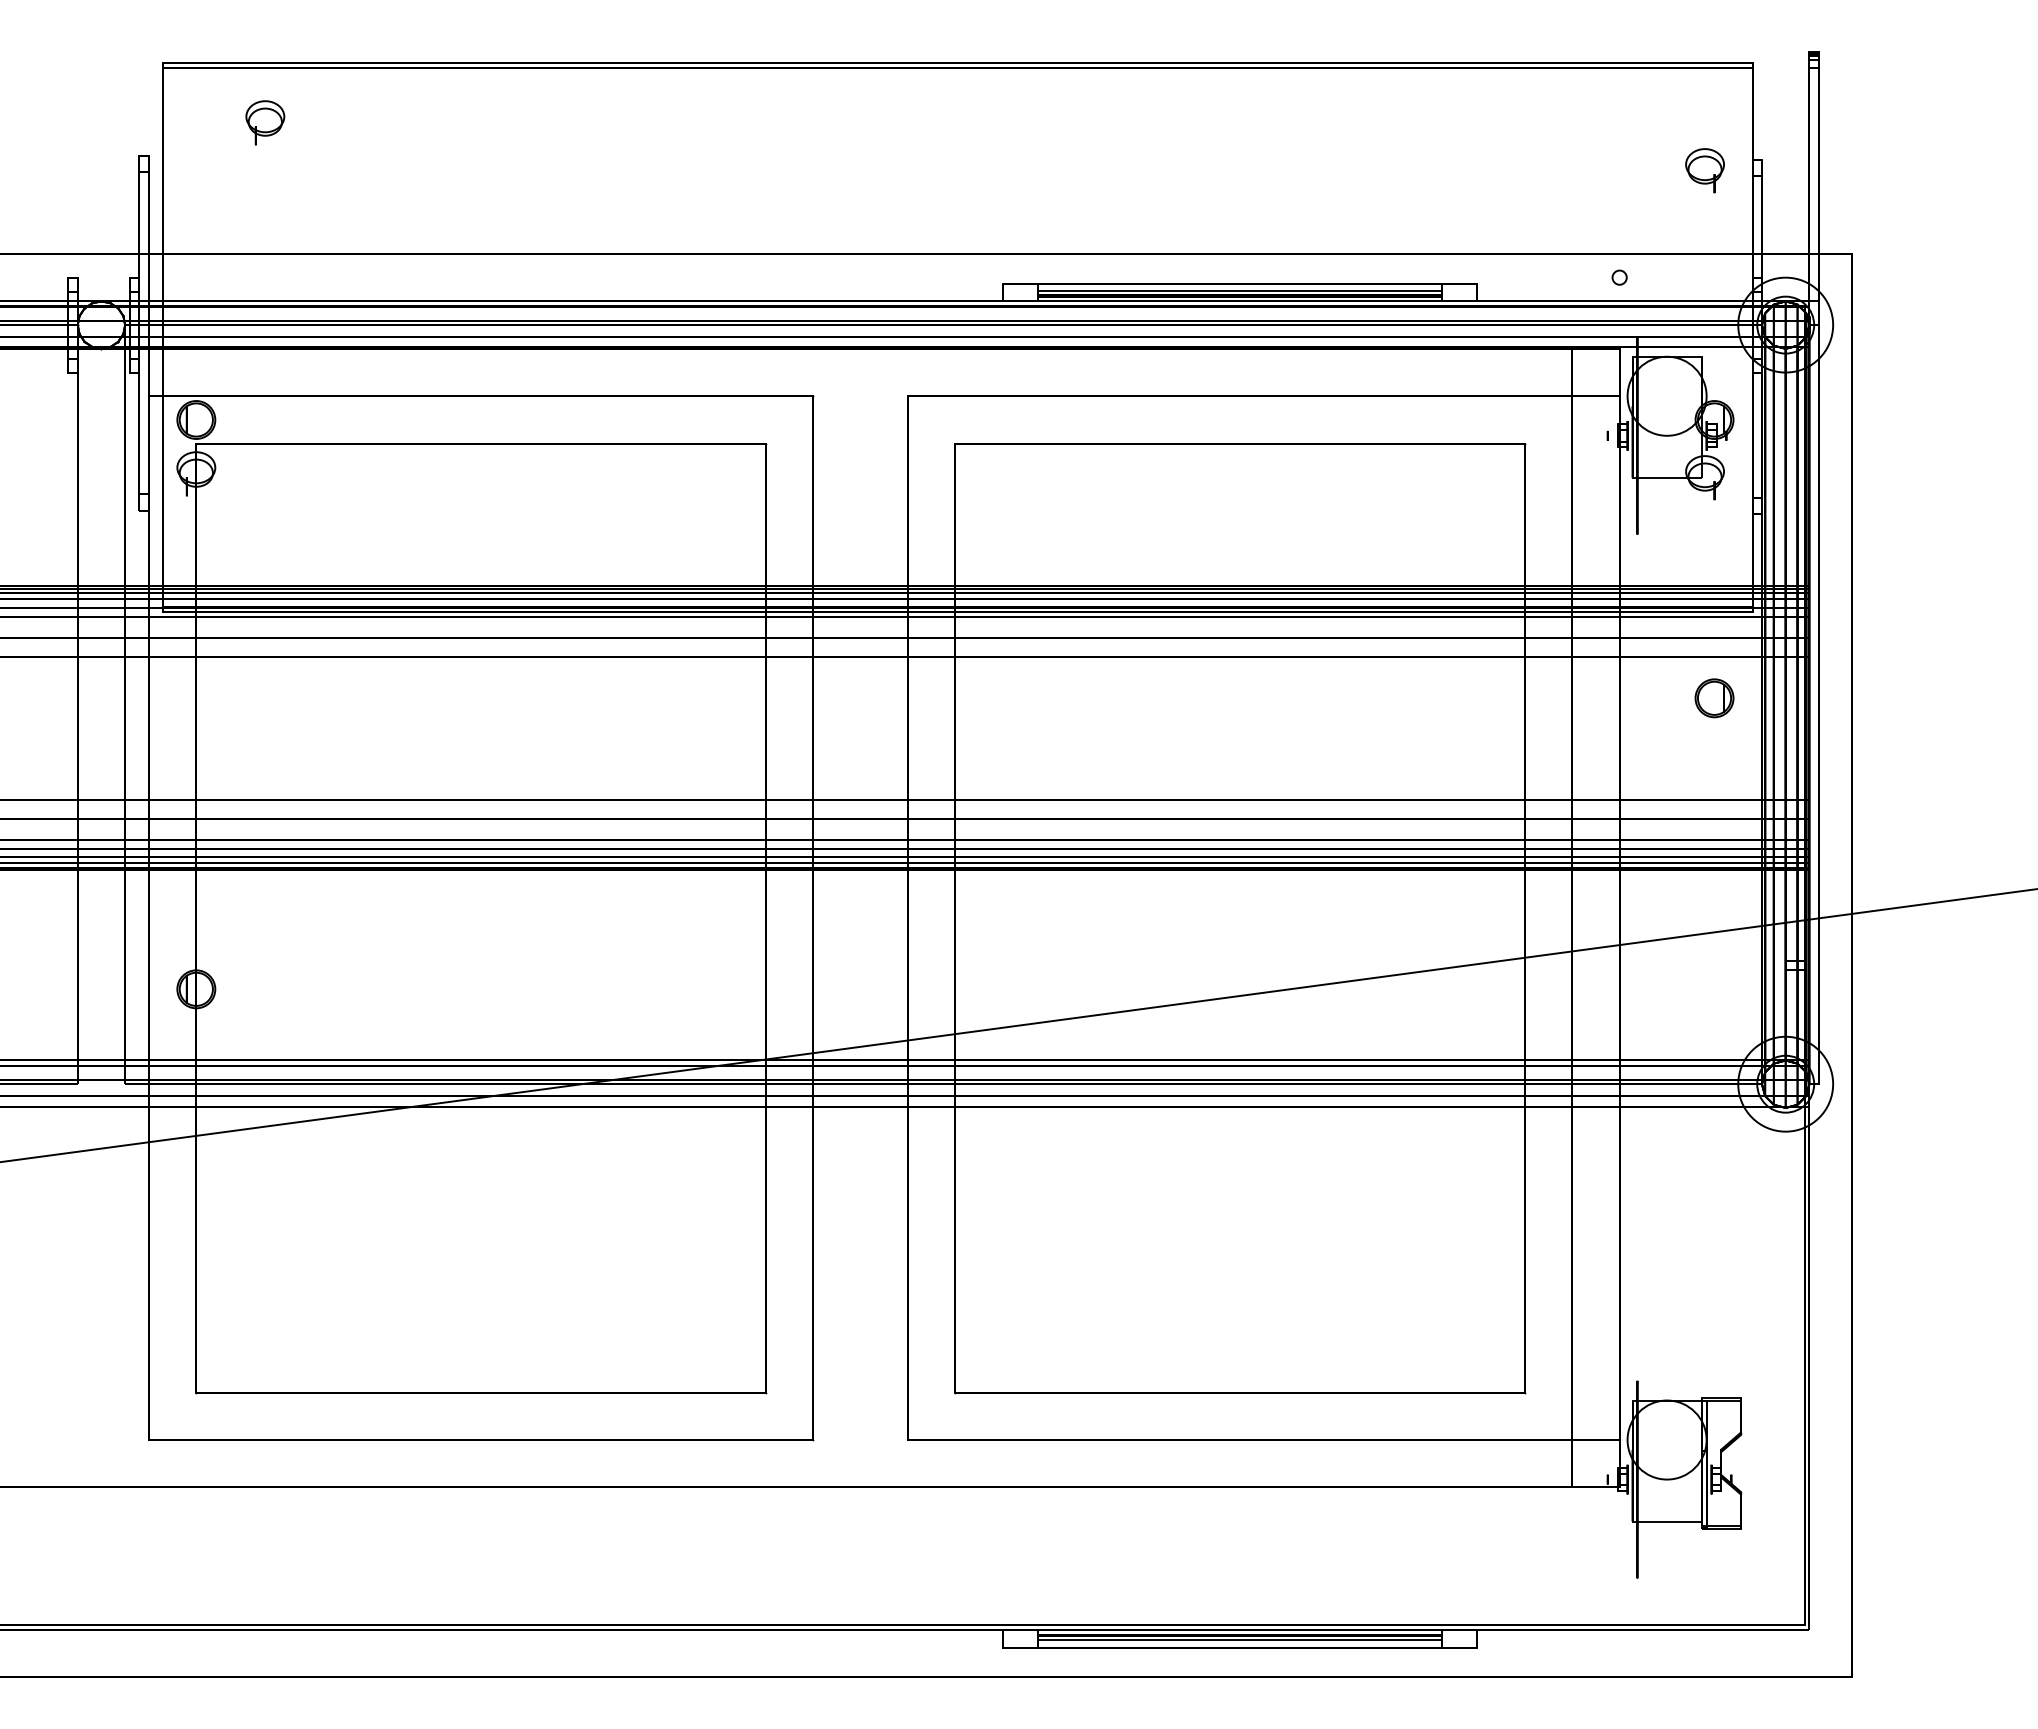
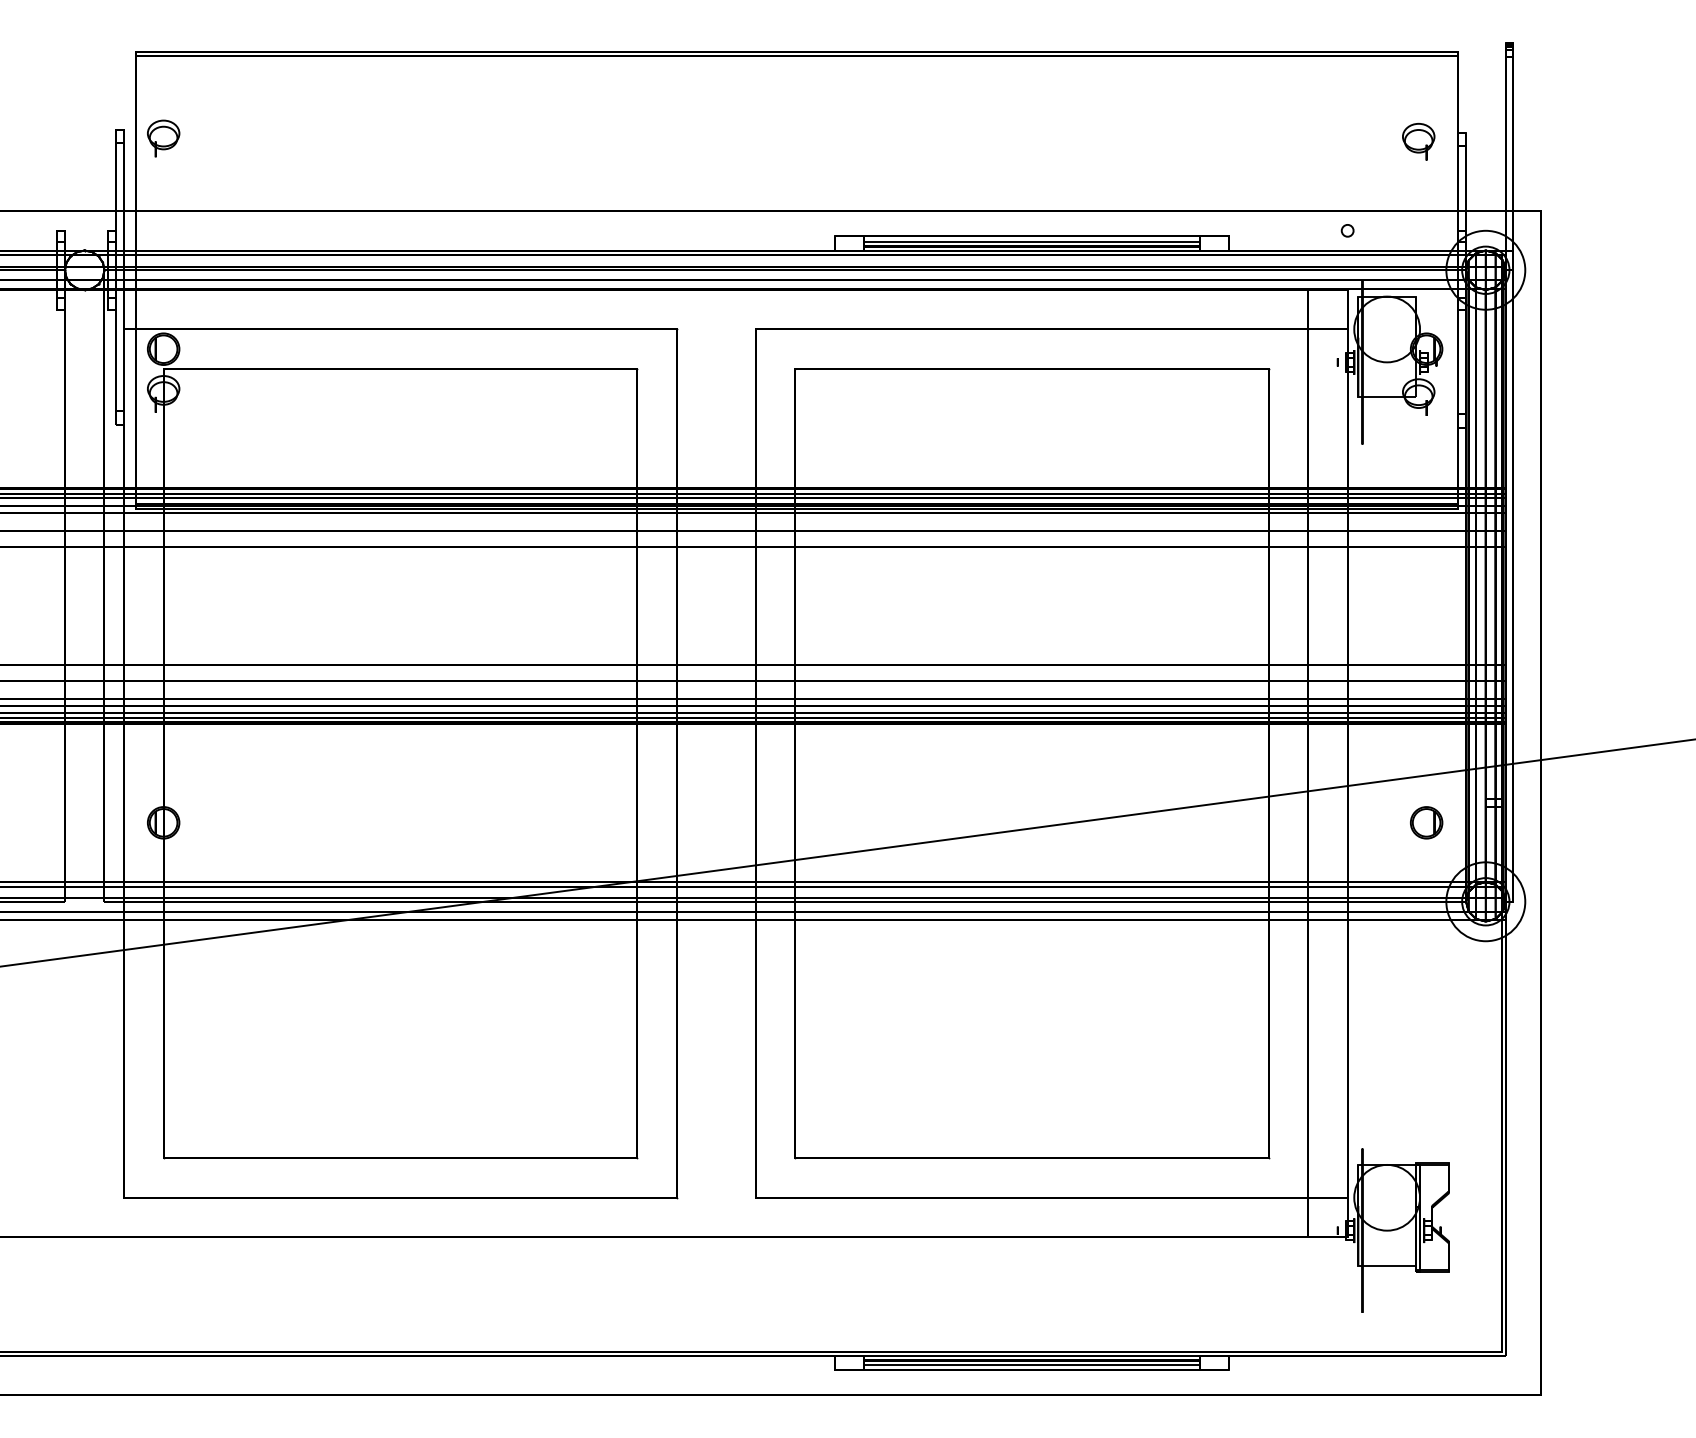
part: (265, 122) -> (163, 138), moved
part: (1714, 698) -> (1426, 822), moved

